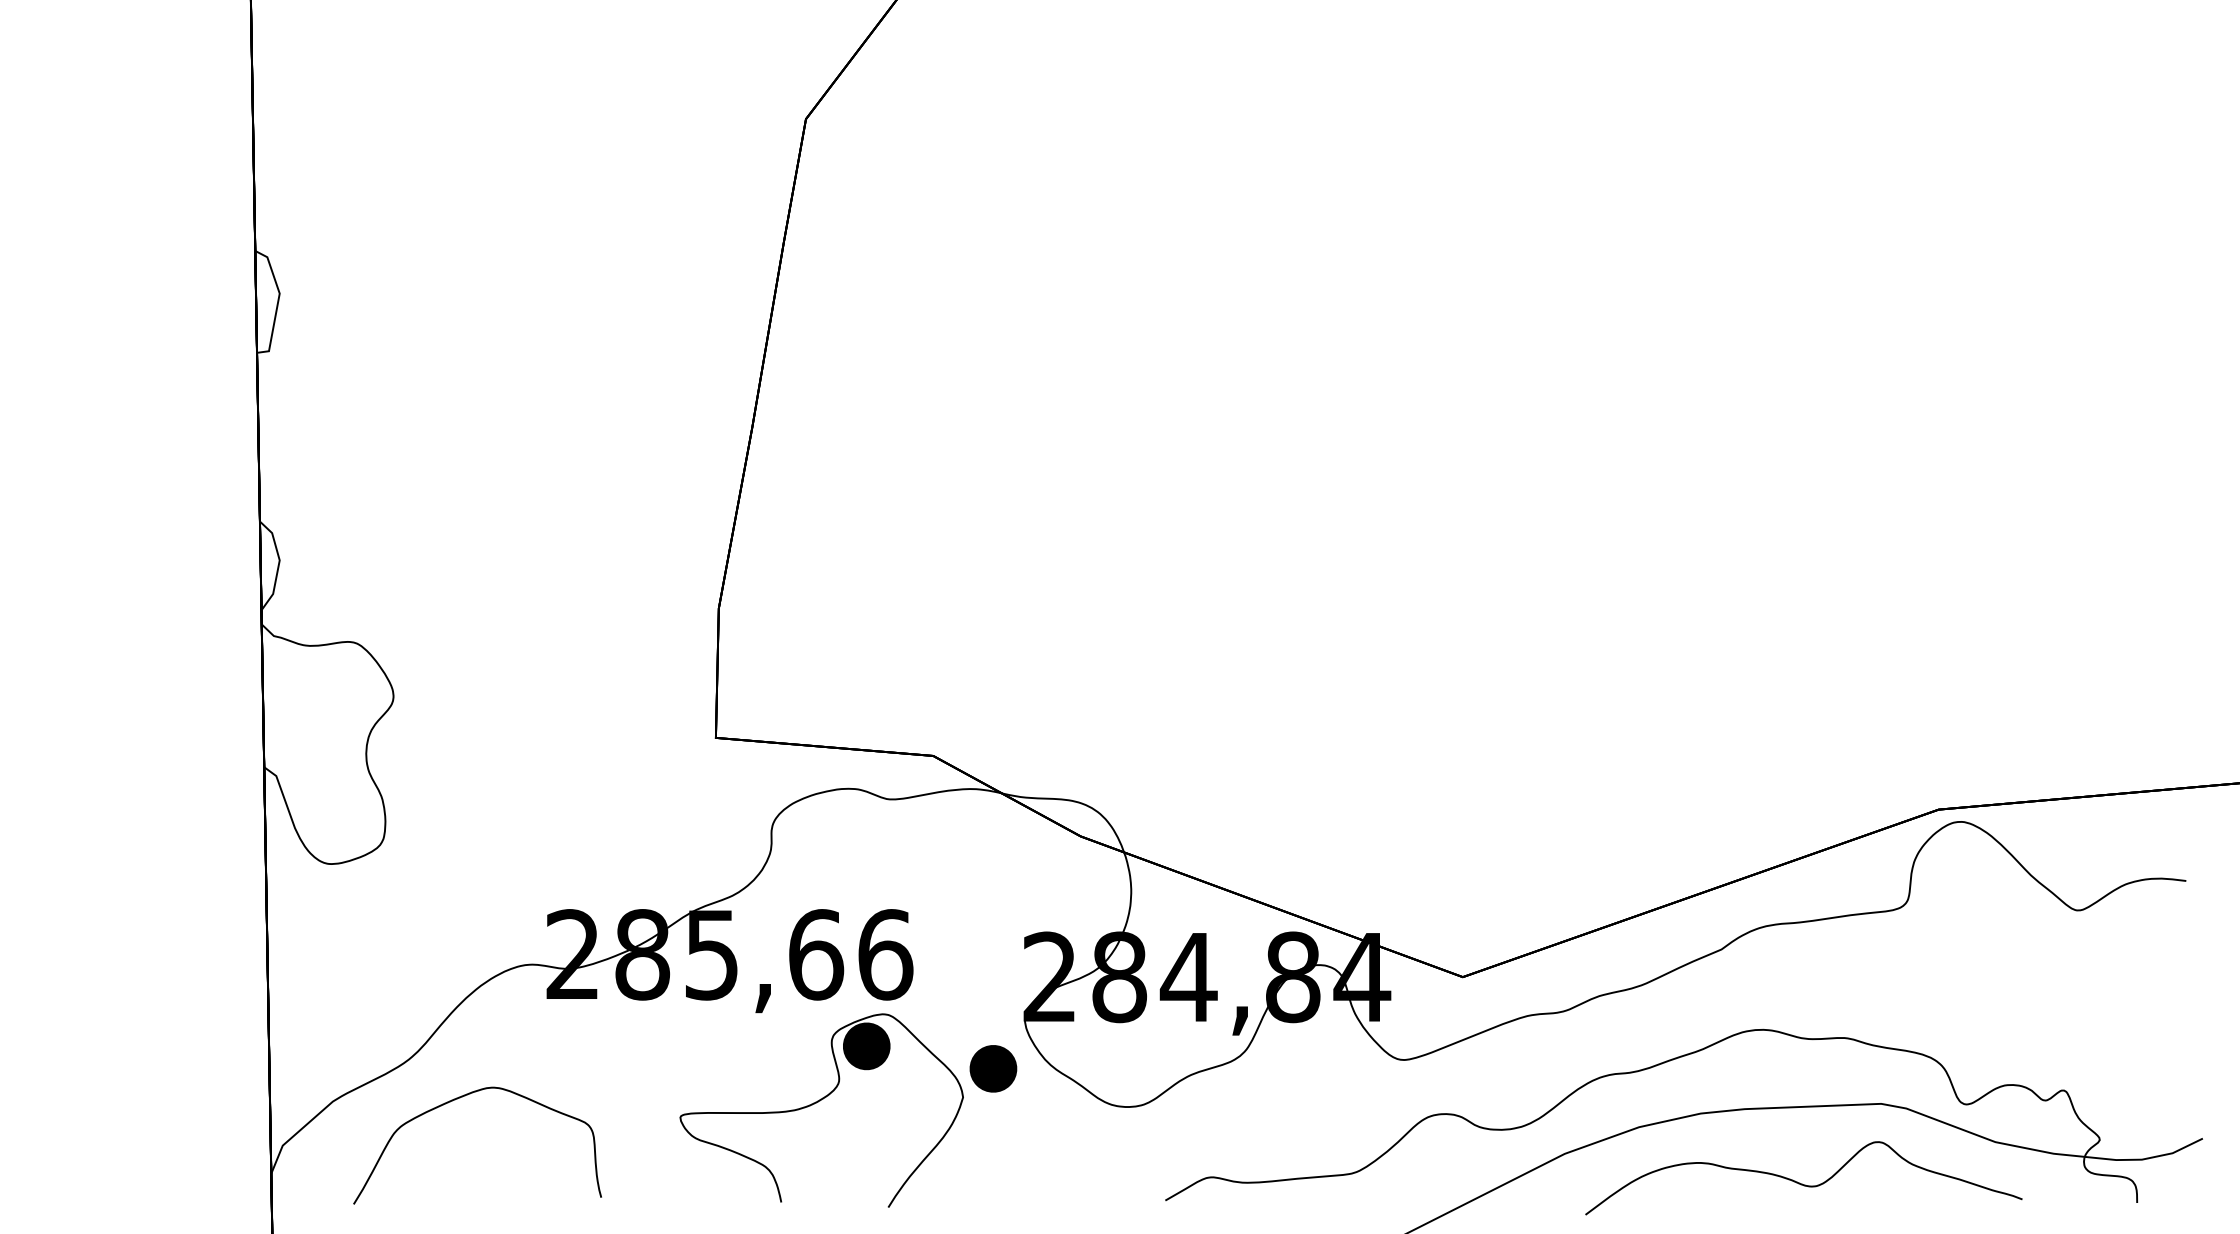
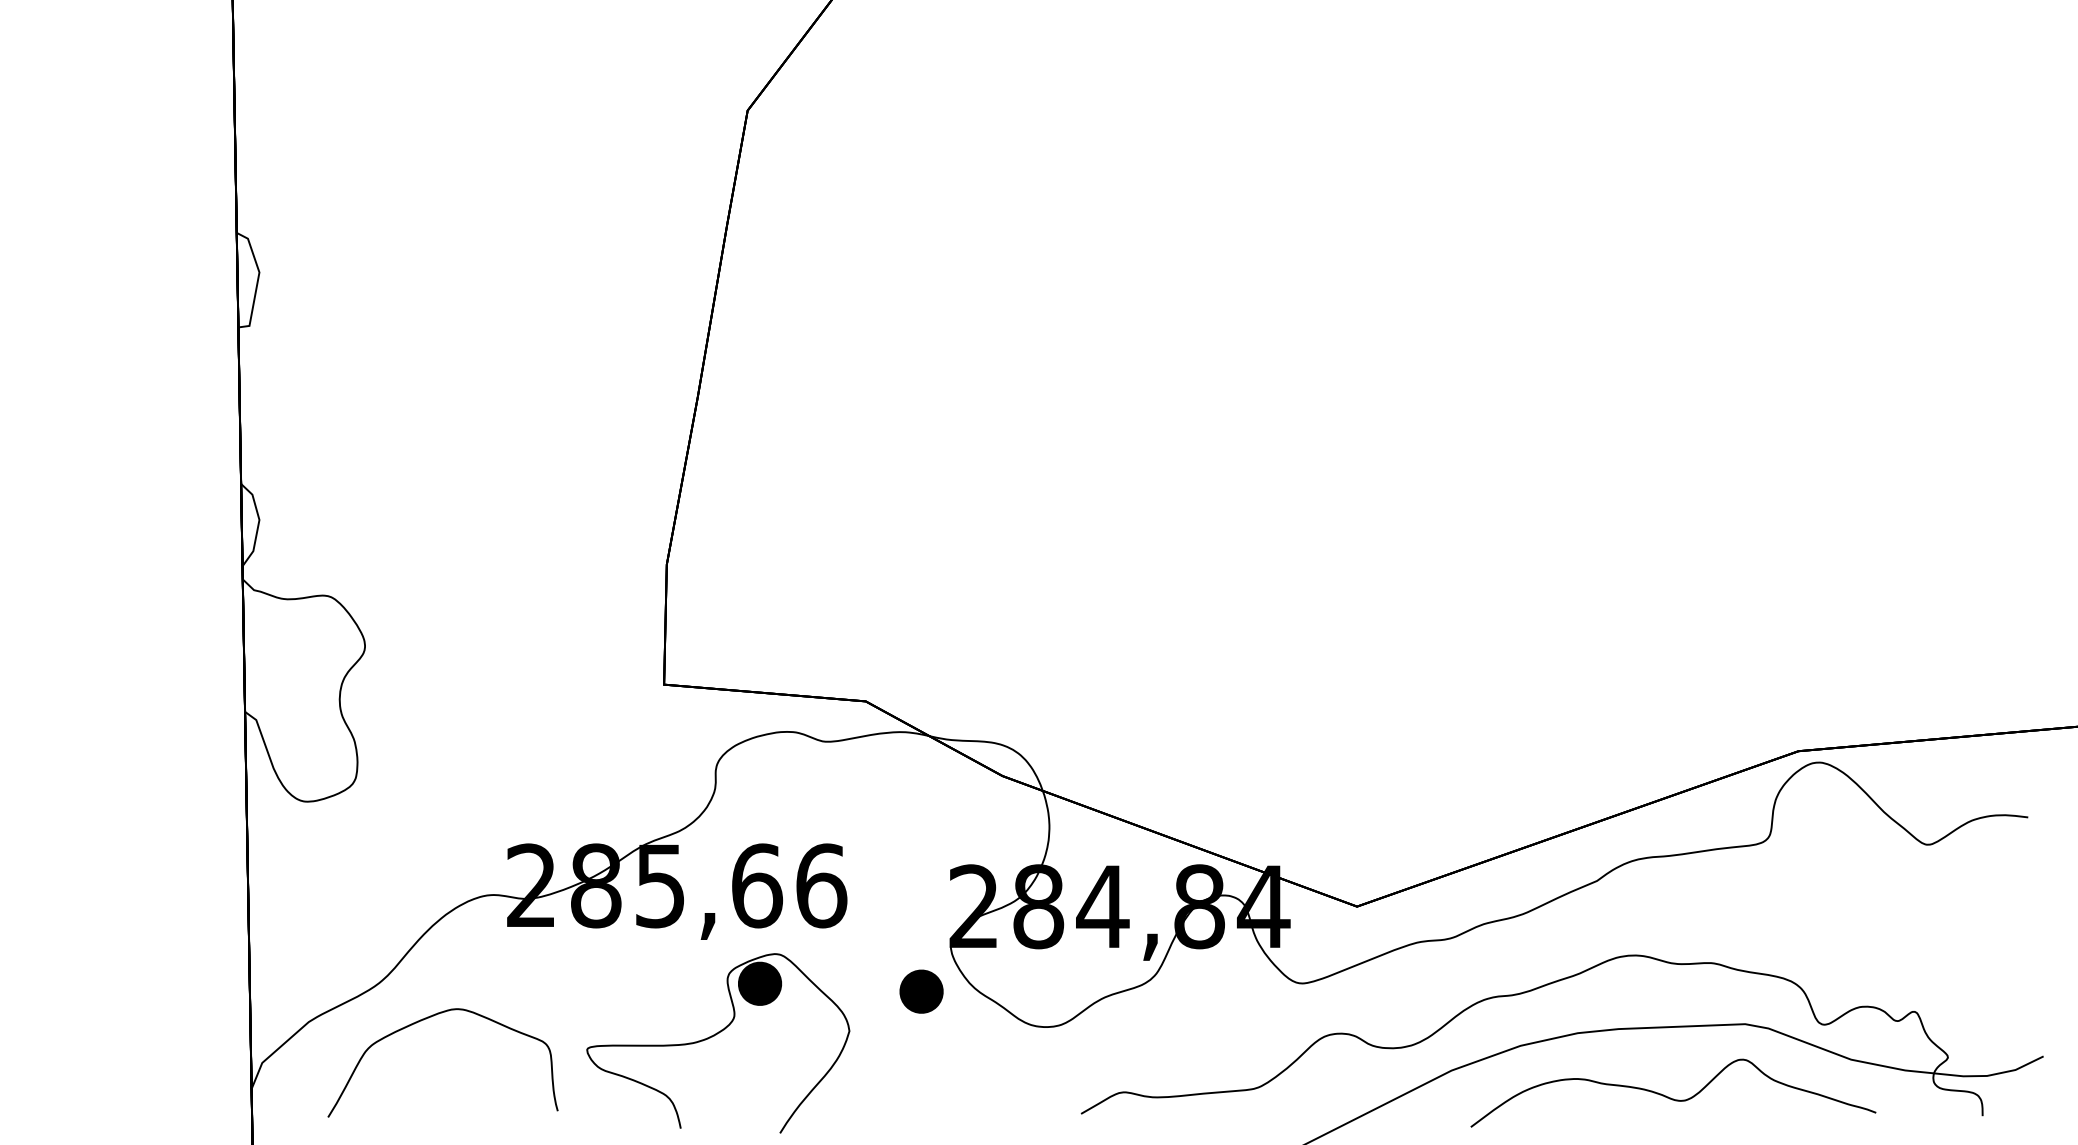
part: (817, 1103) -> (714, 1036), moved

